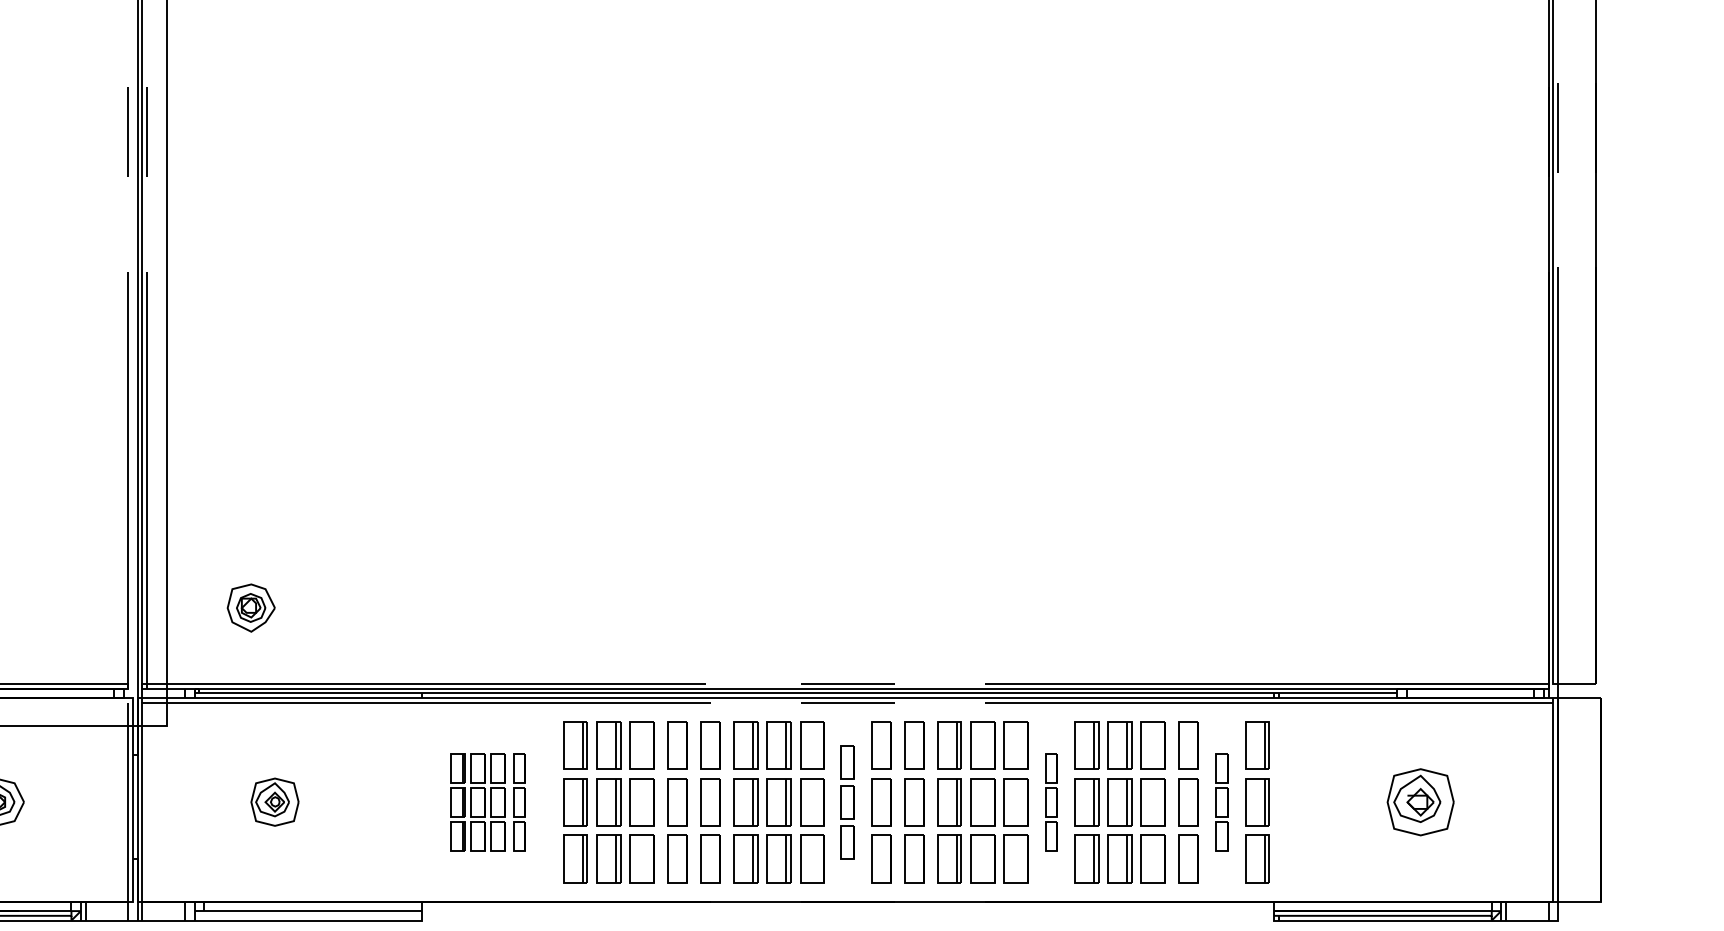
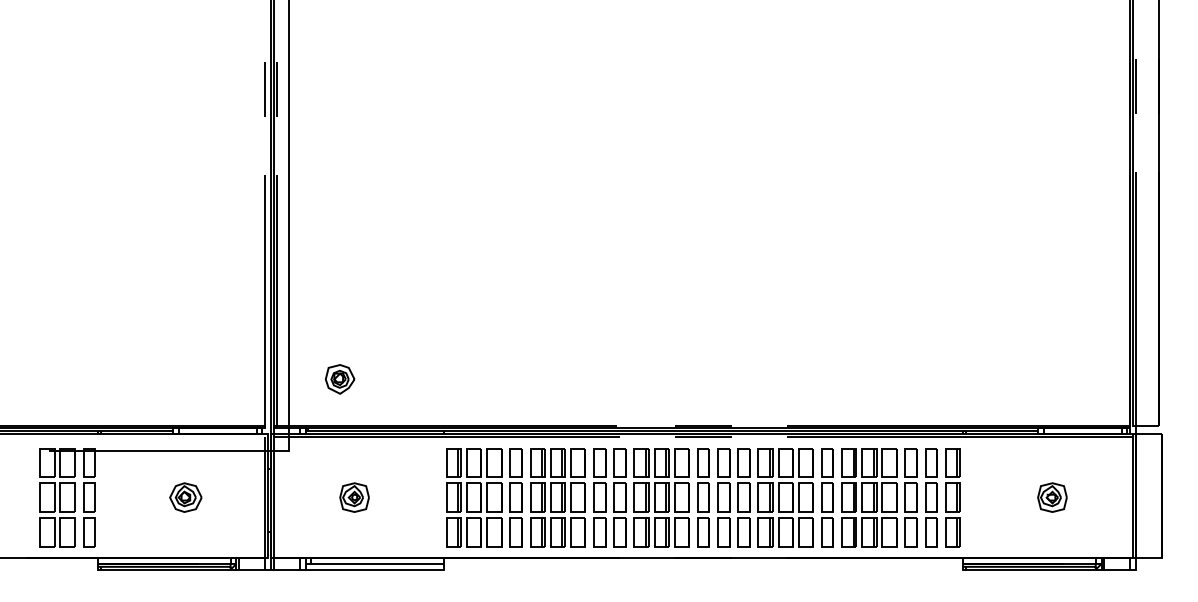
part: (488, 801) -> (484, 497), size x1.67
part: (847, 801) -> (703, 497), size x1.43
part: (1051, 801) -> (827, 497), size x1.67
part: (1222, 801) -> (931, 497), size x1.67
part: (1420, 801) -> (1052, 497), size x0.71

